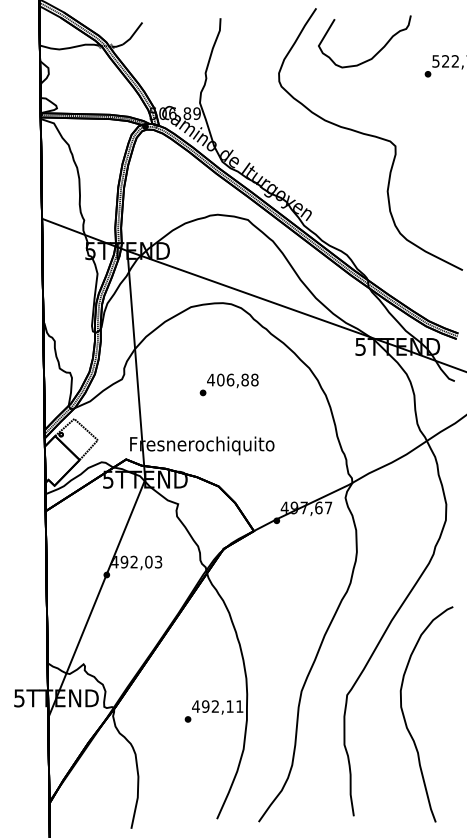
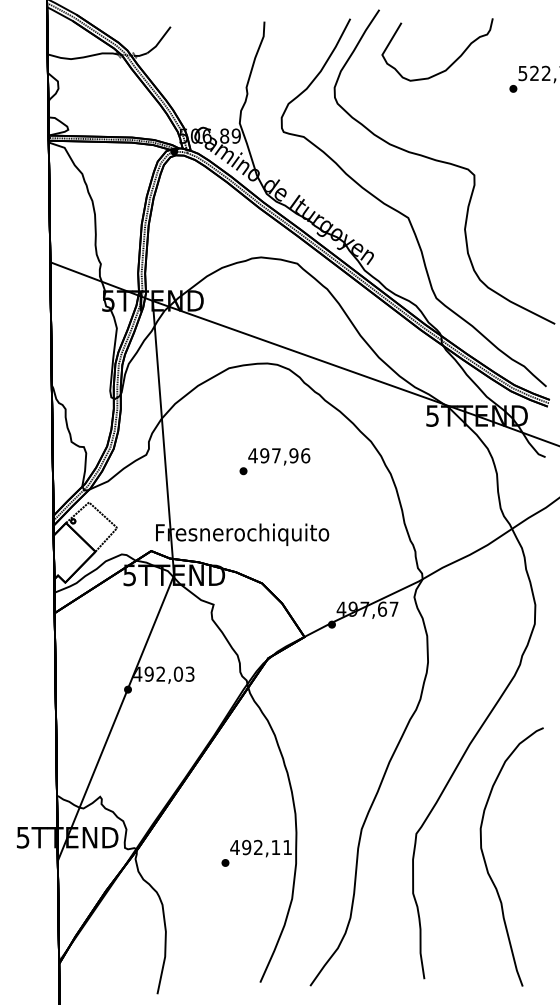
part: (337, 178) -> (404, 213), added
text: (237, 379) -> (284, 455), 406,88 -> 497,96

